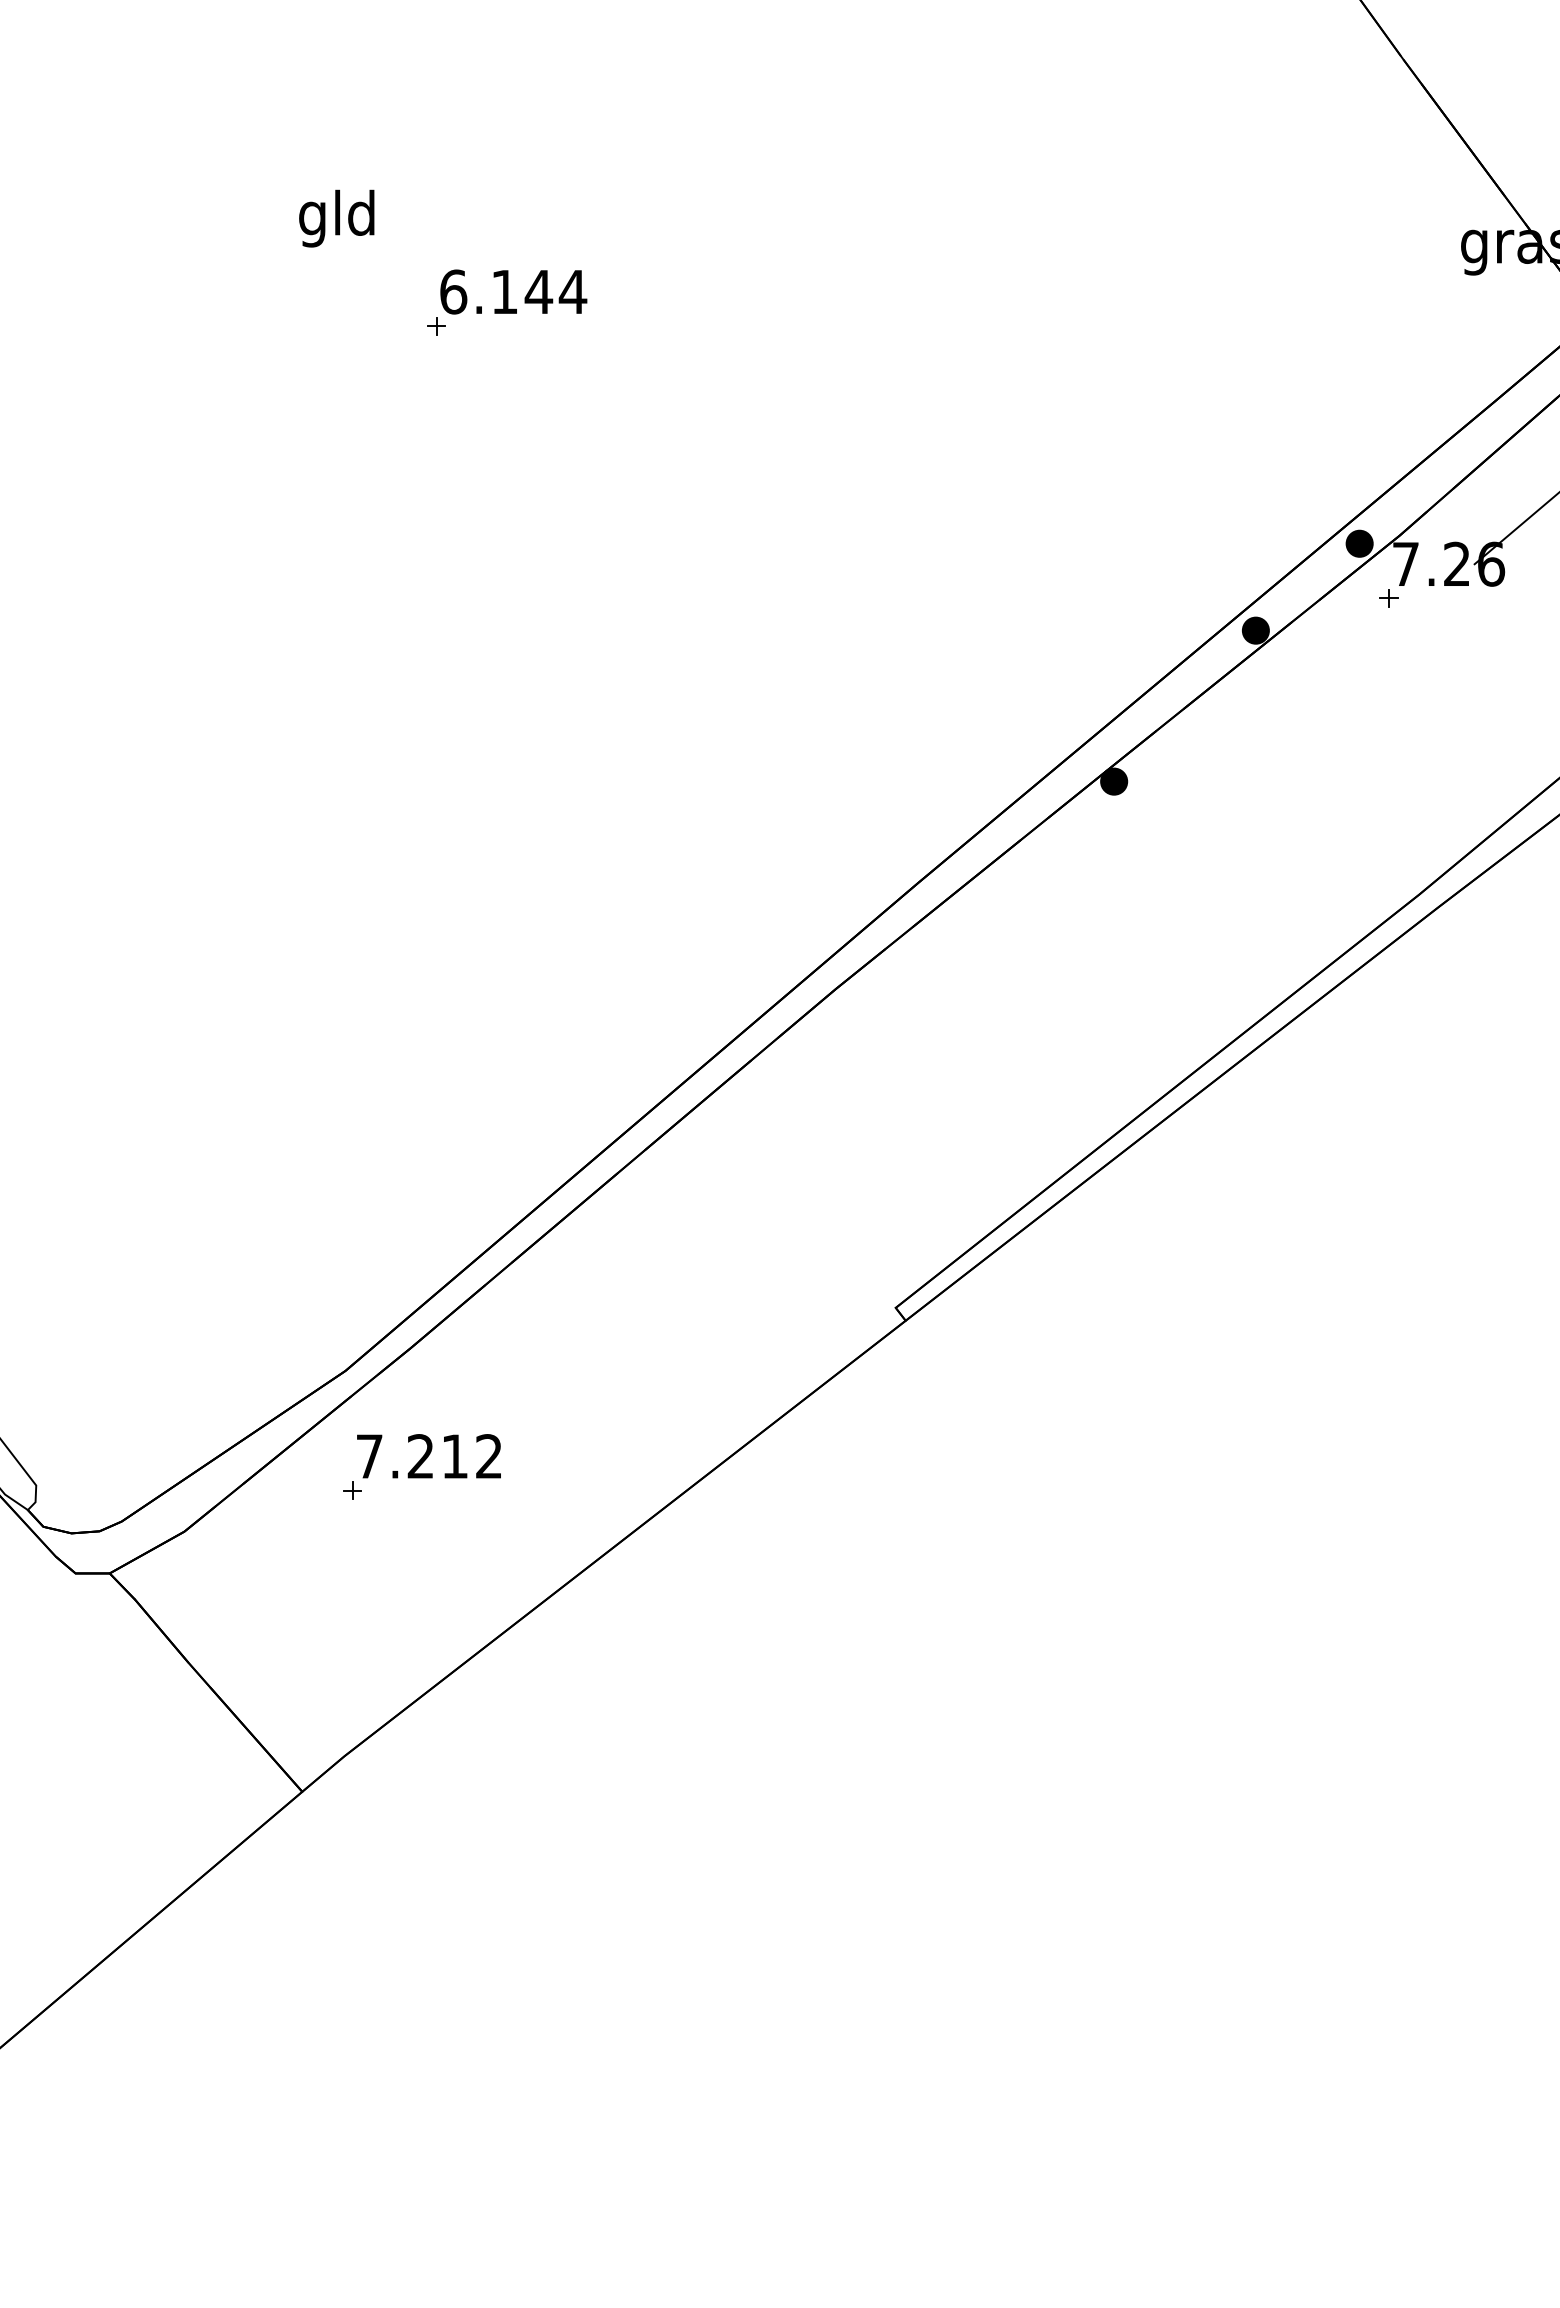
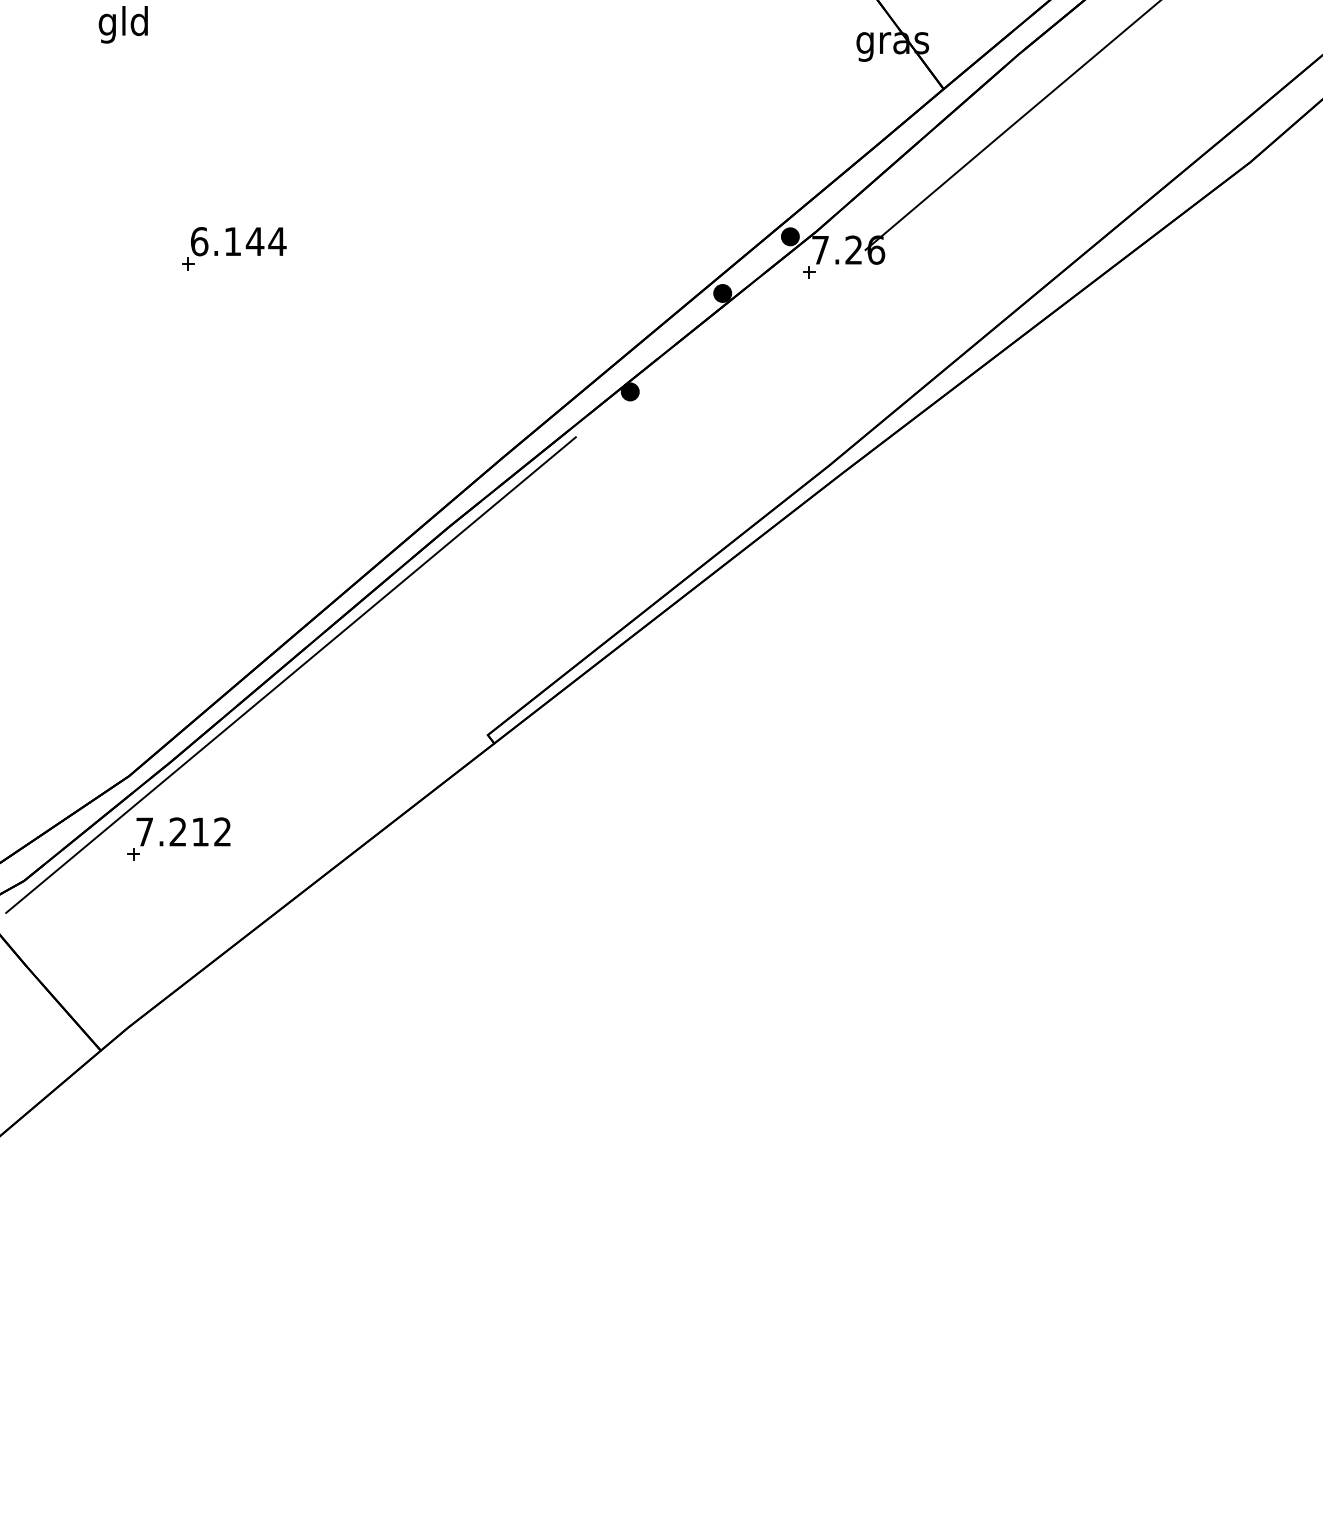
part: (507, 302) -> (234, 248), moved
line: (593, 1214) -> (290, 674), added

